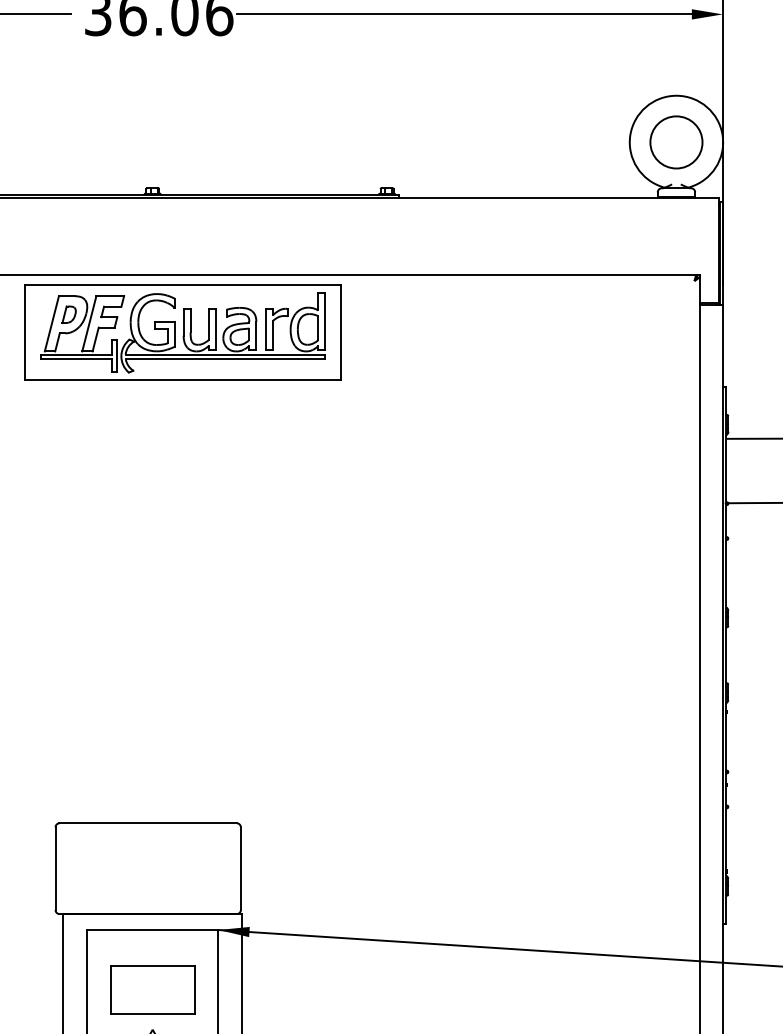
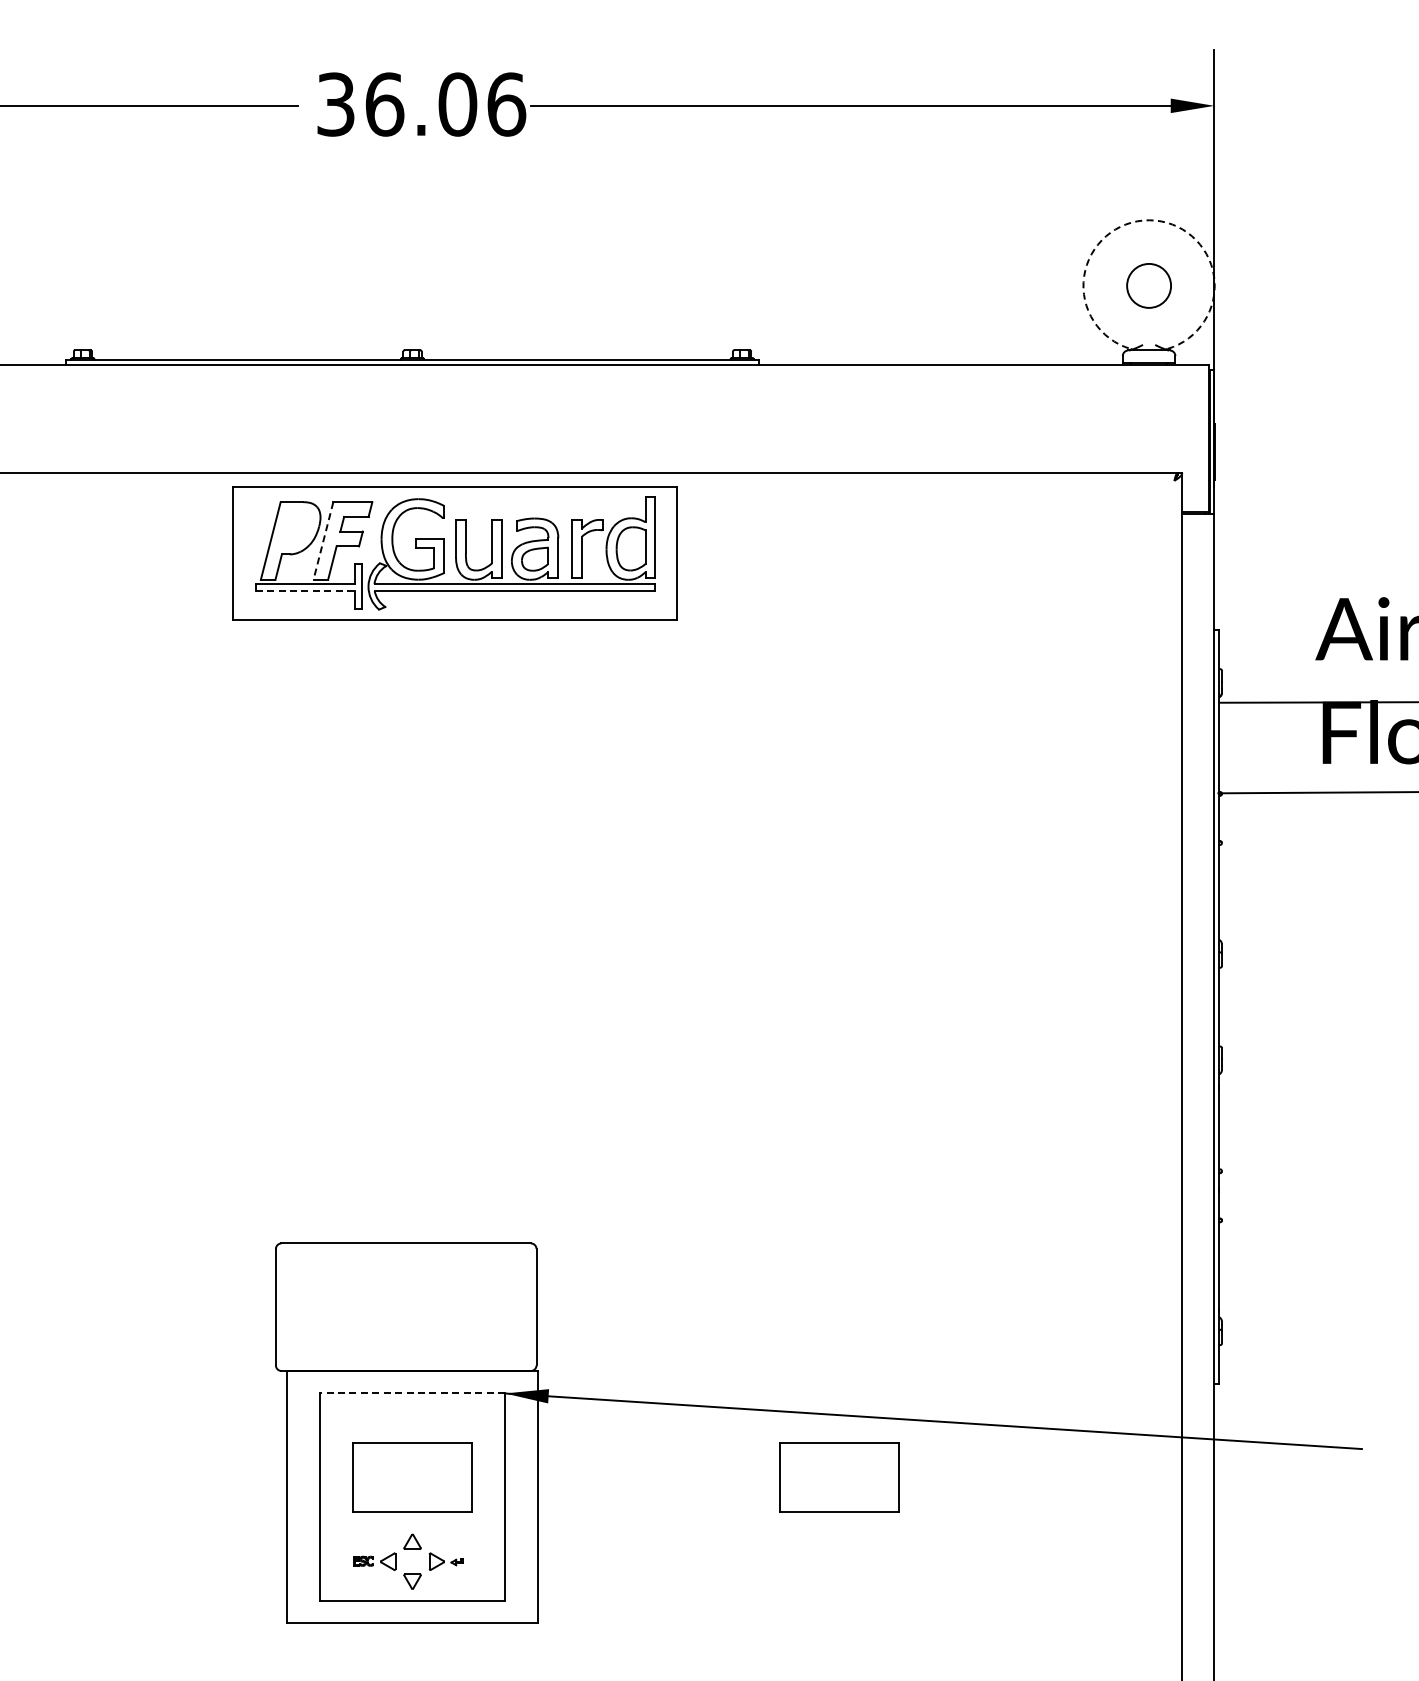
arc: (676, 95) -> (1149, 220), solid -> dashed
circle: (676, 142) -> (1148, 285), size x0.6
part: (68, 314) -> (294, 527), removed
line: (89, 324) -> (323, 541), solid -> dashed
line: (76, 359) -> (305, 590), solid -> dashed
line: (152, 930) -> (412, 1393), solid -> dashed
part: (456, 989) -> (839, 1477), added

